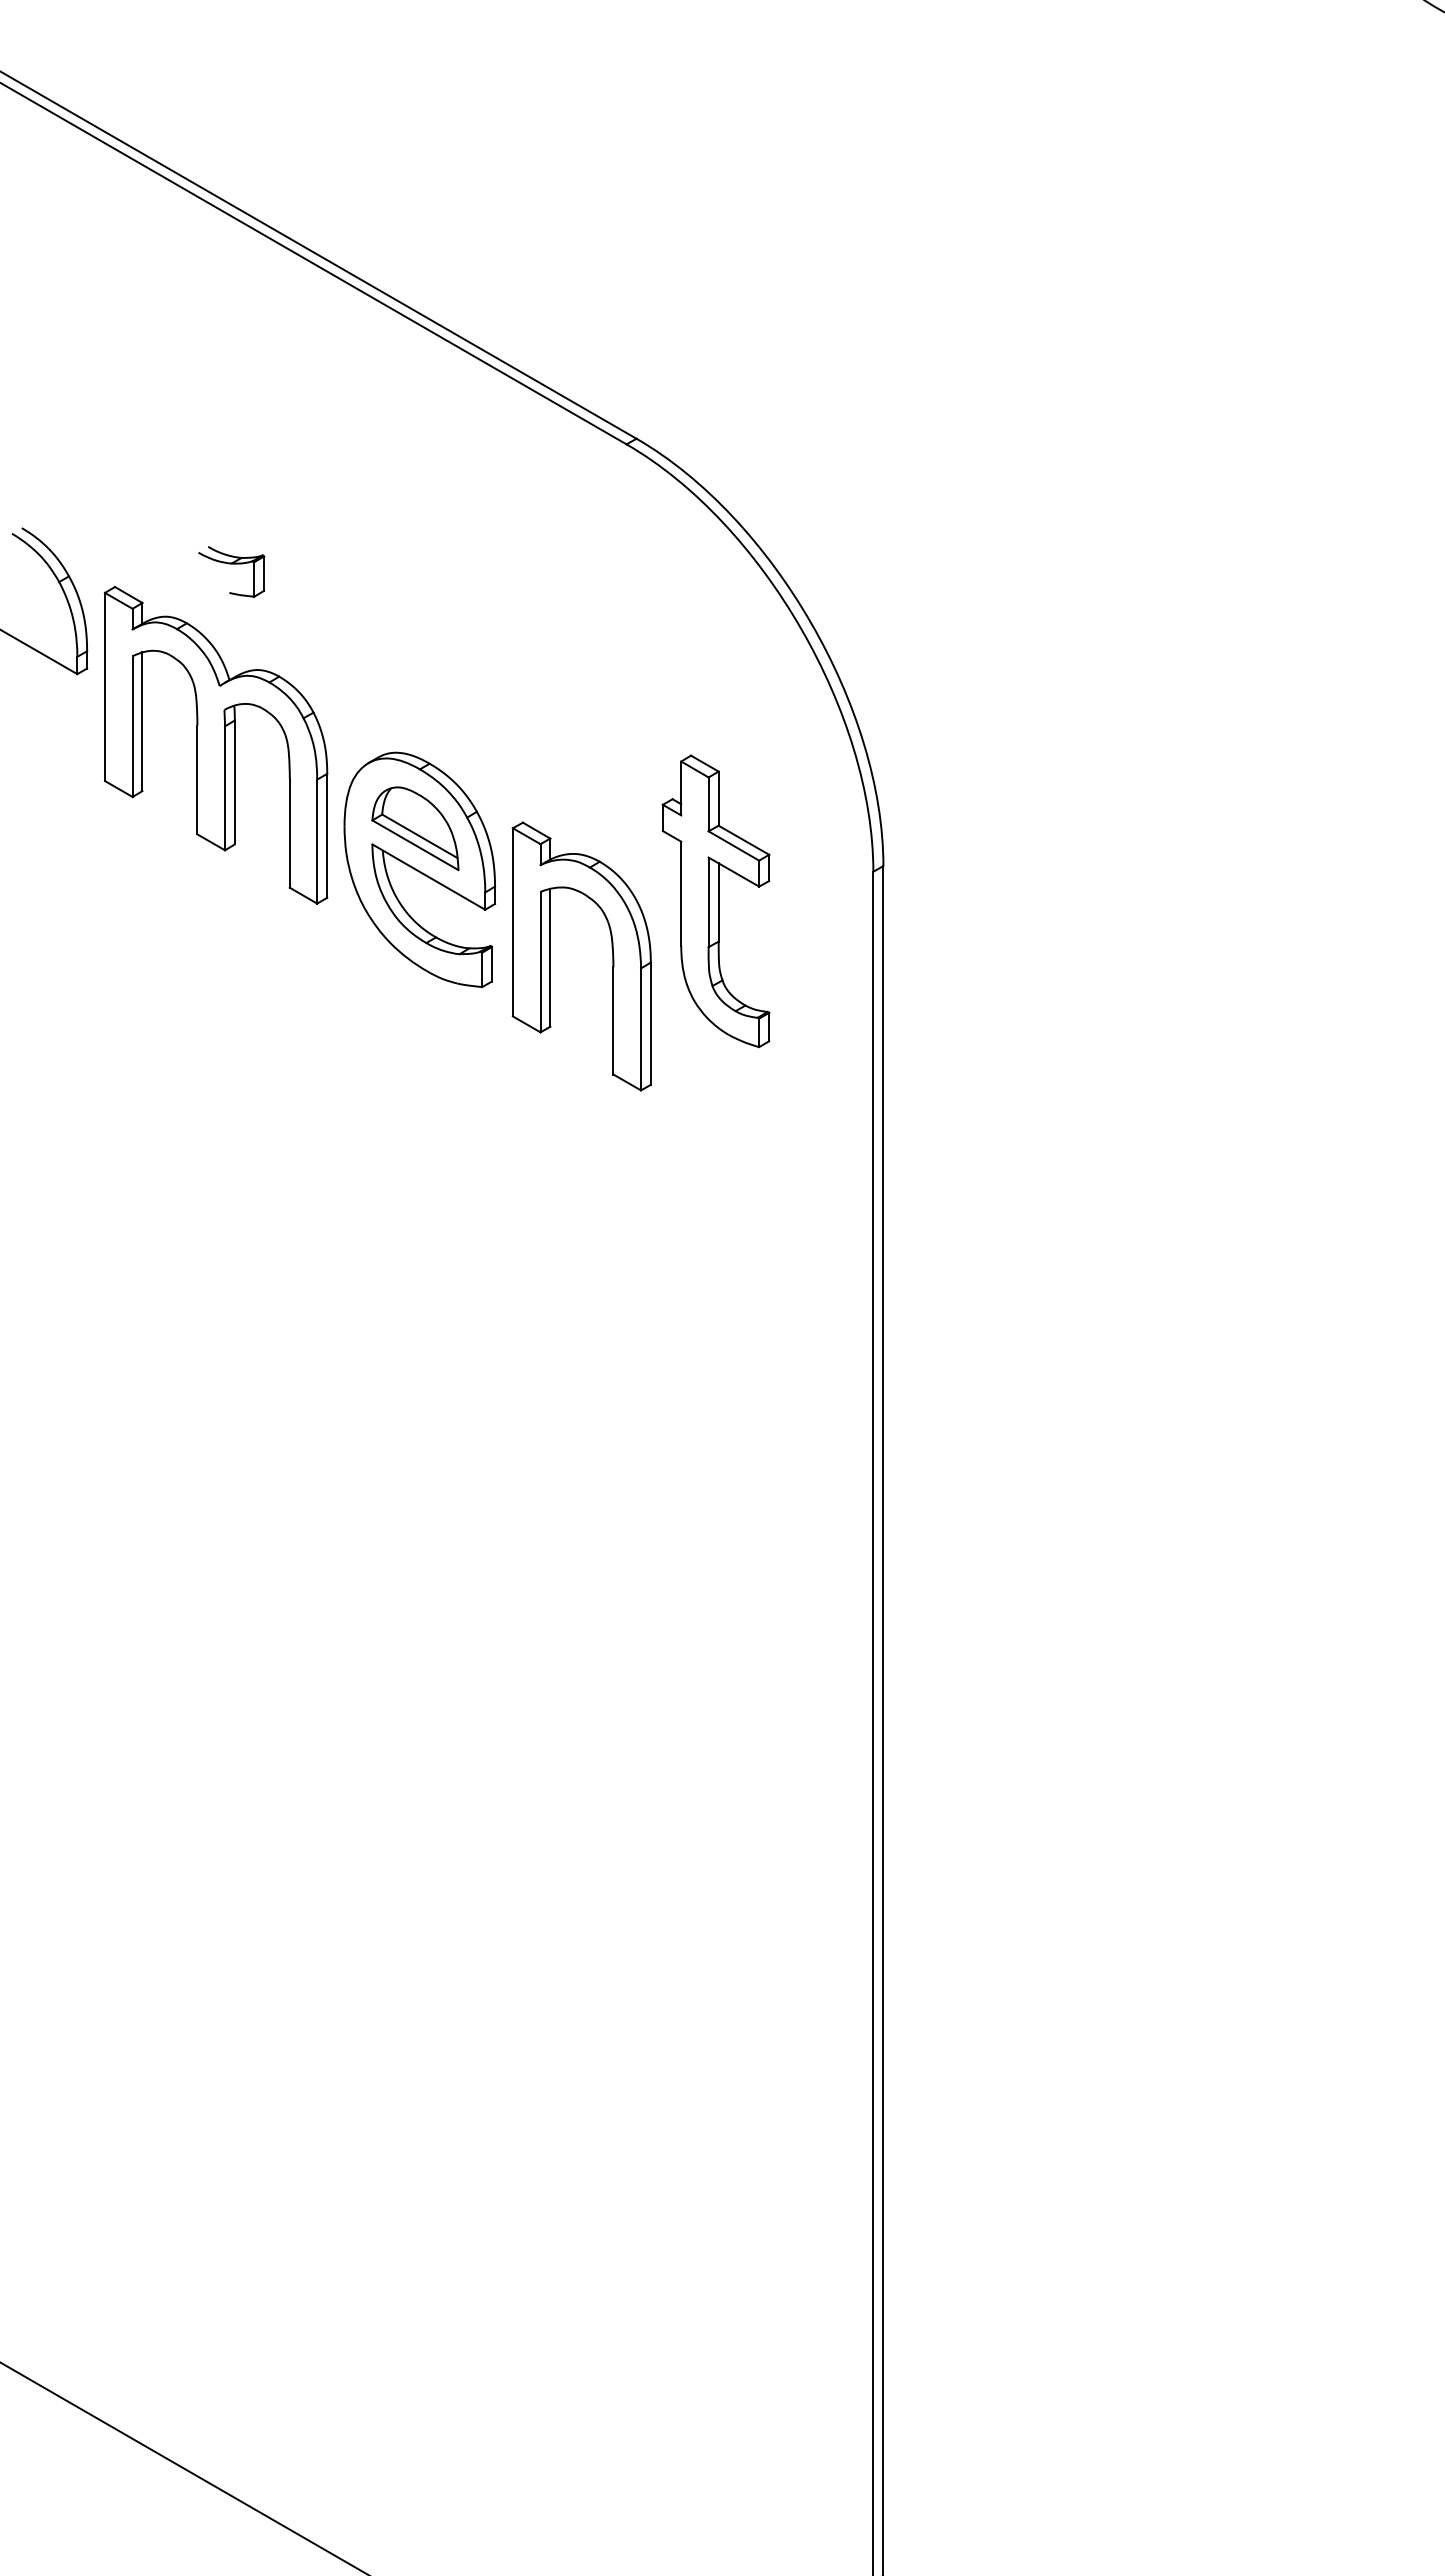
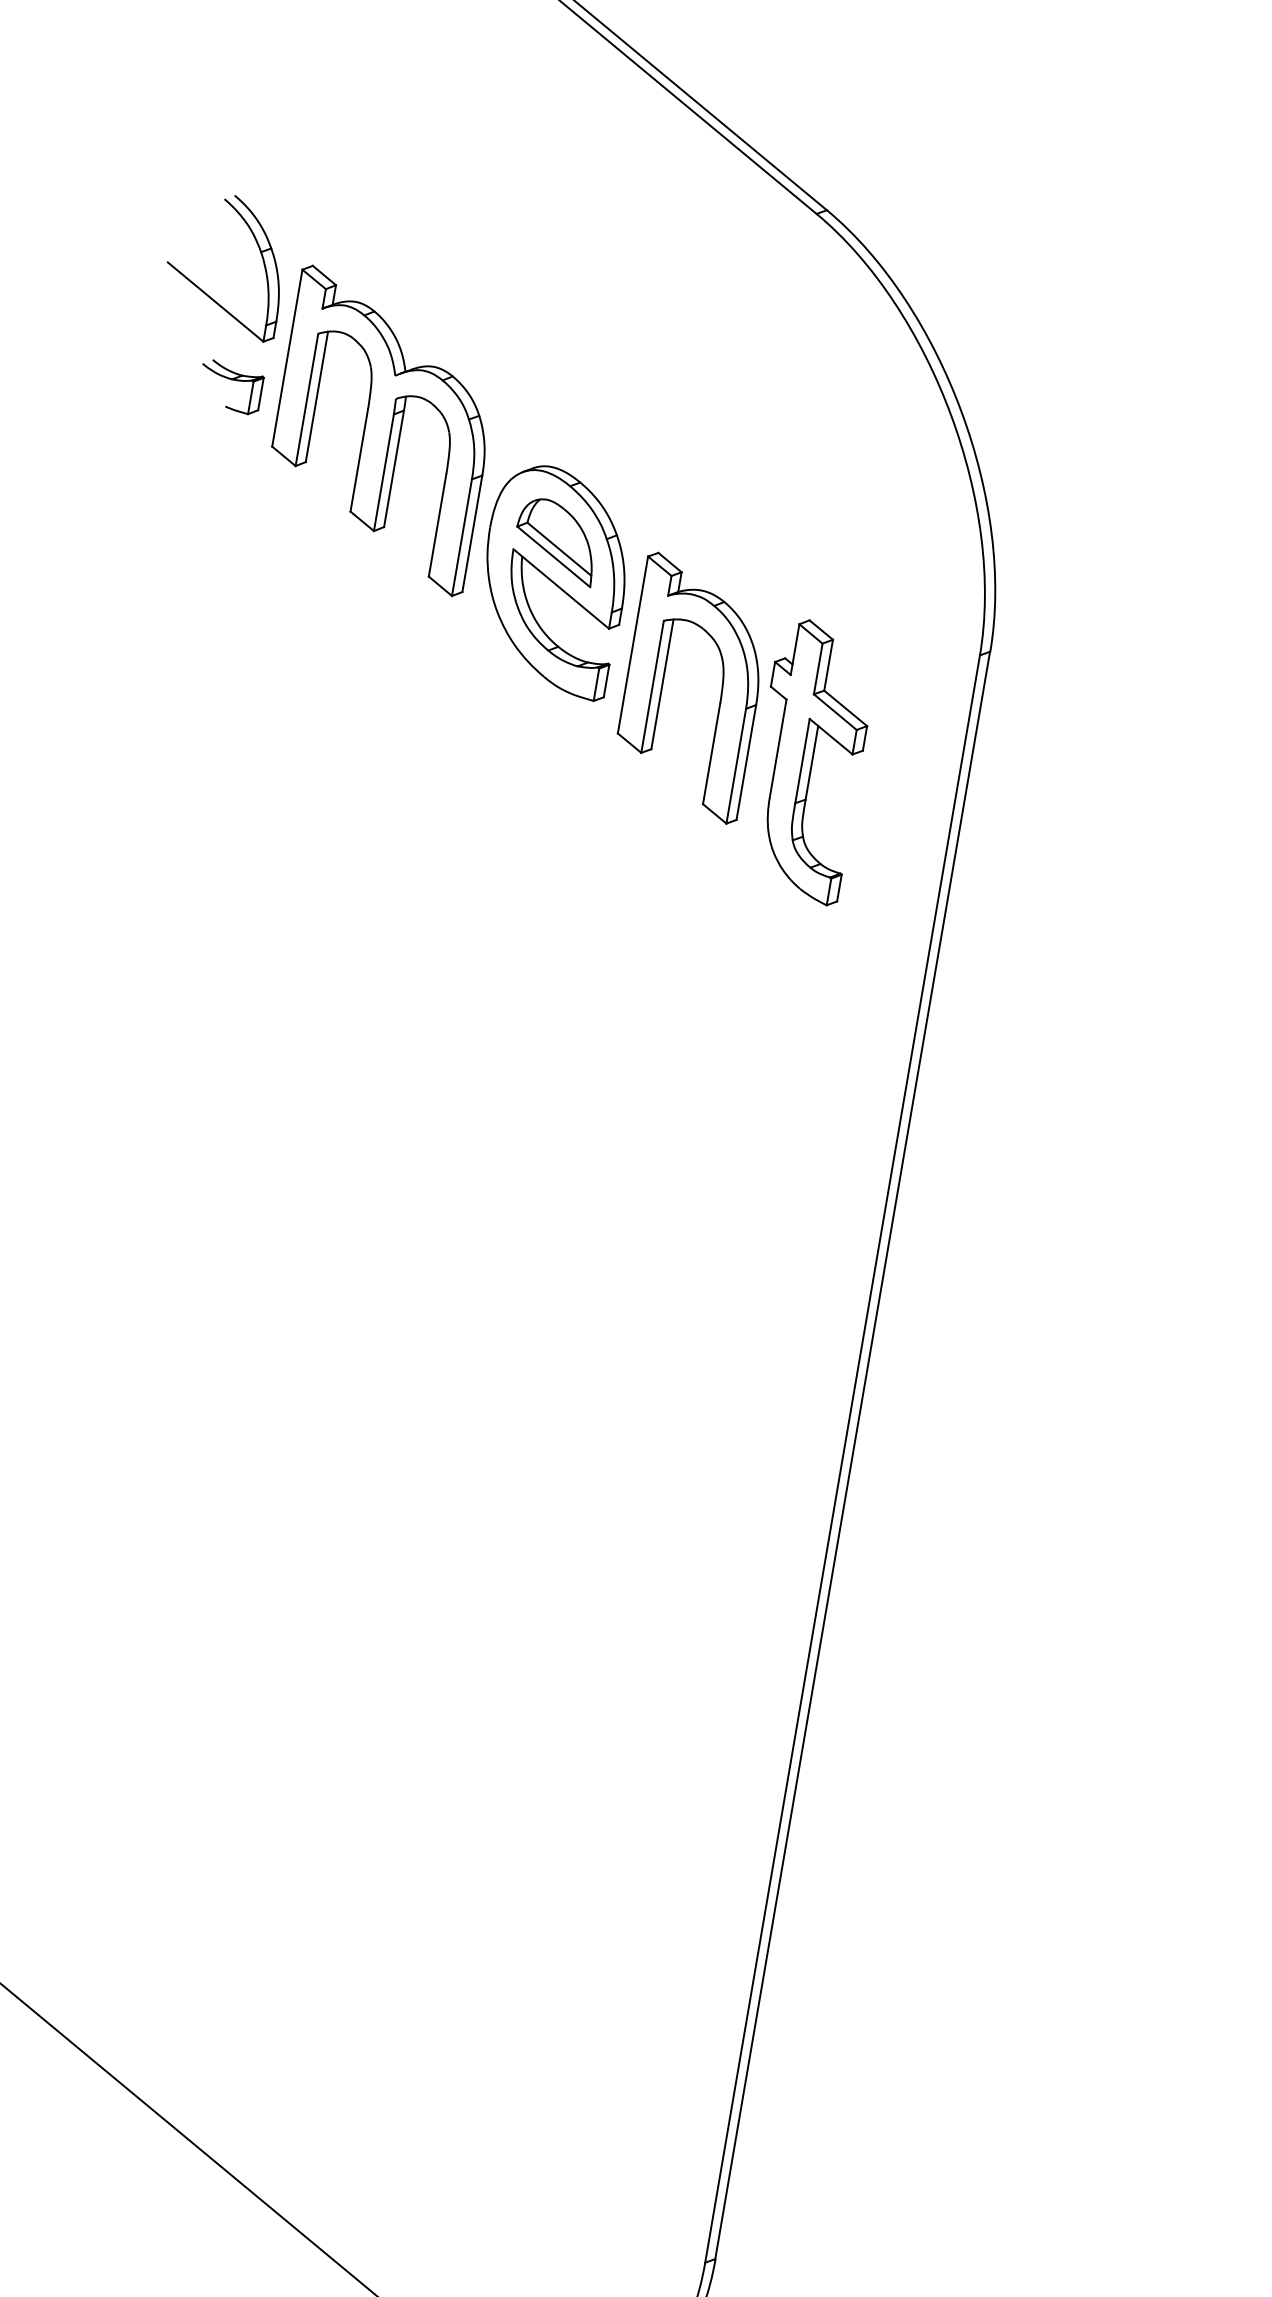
part: (231, 564) -> (231, 380), moved
part: (715, 901) -> (809, 761), moved

